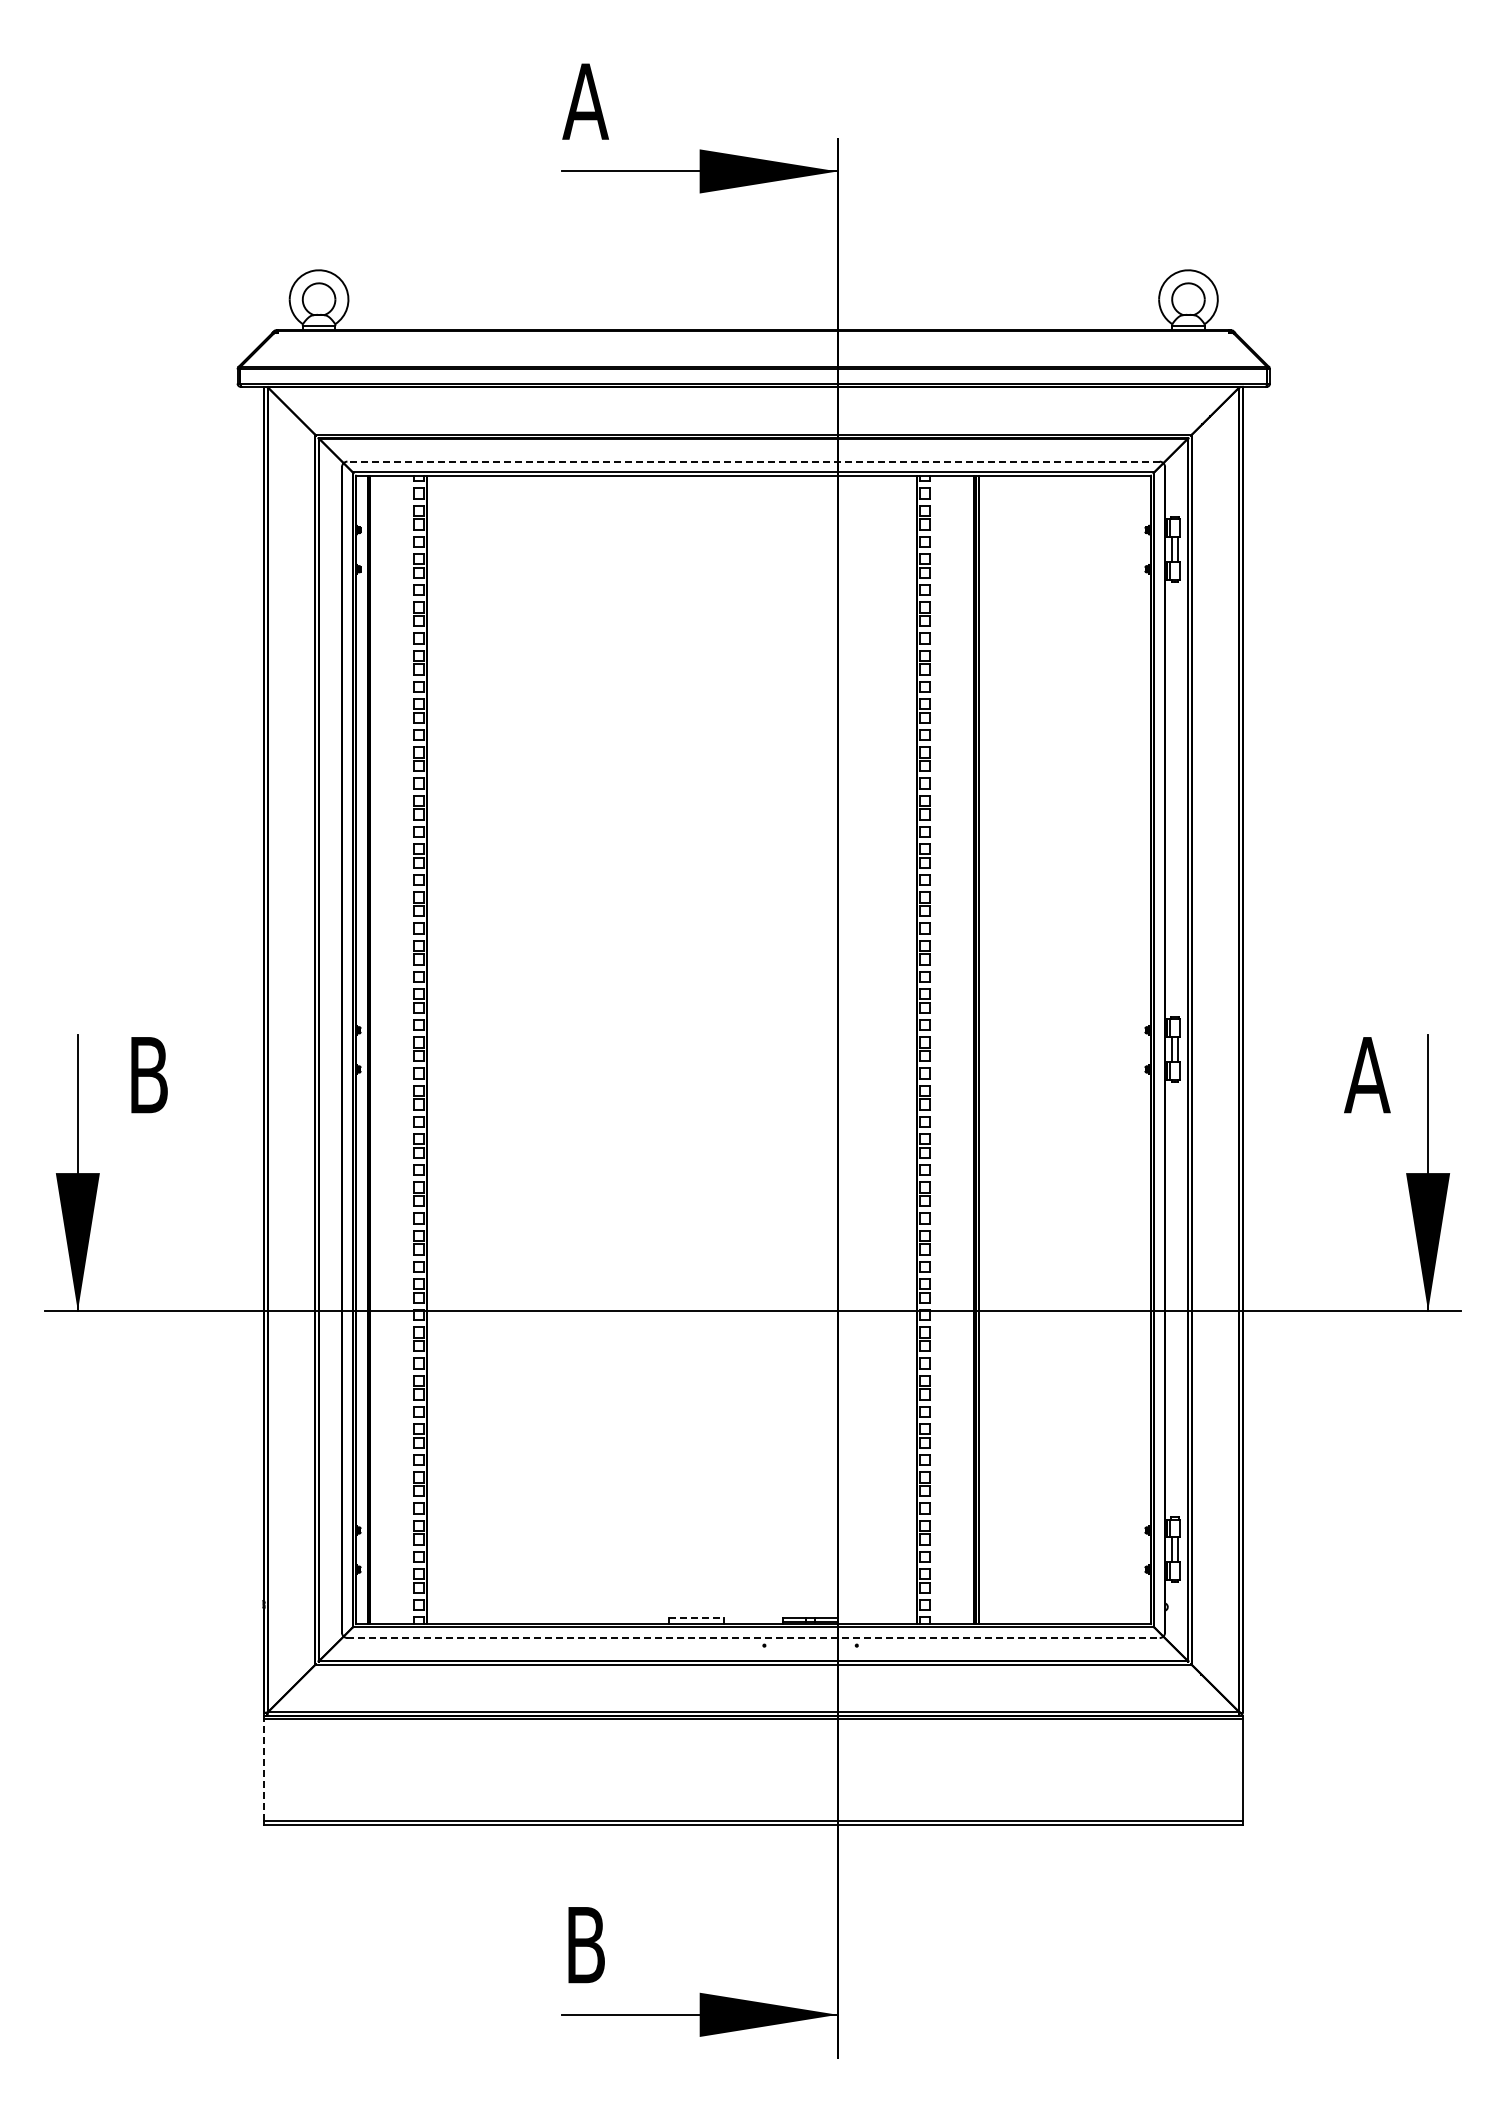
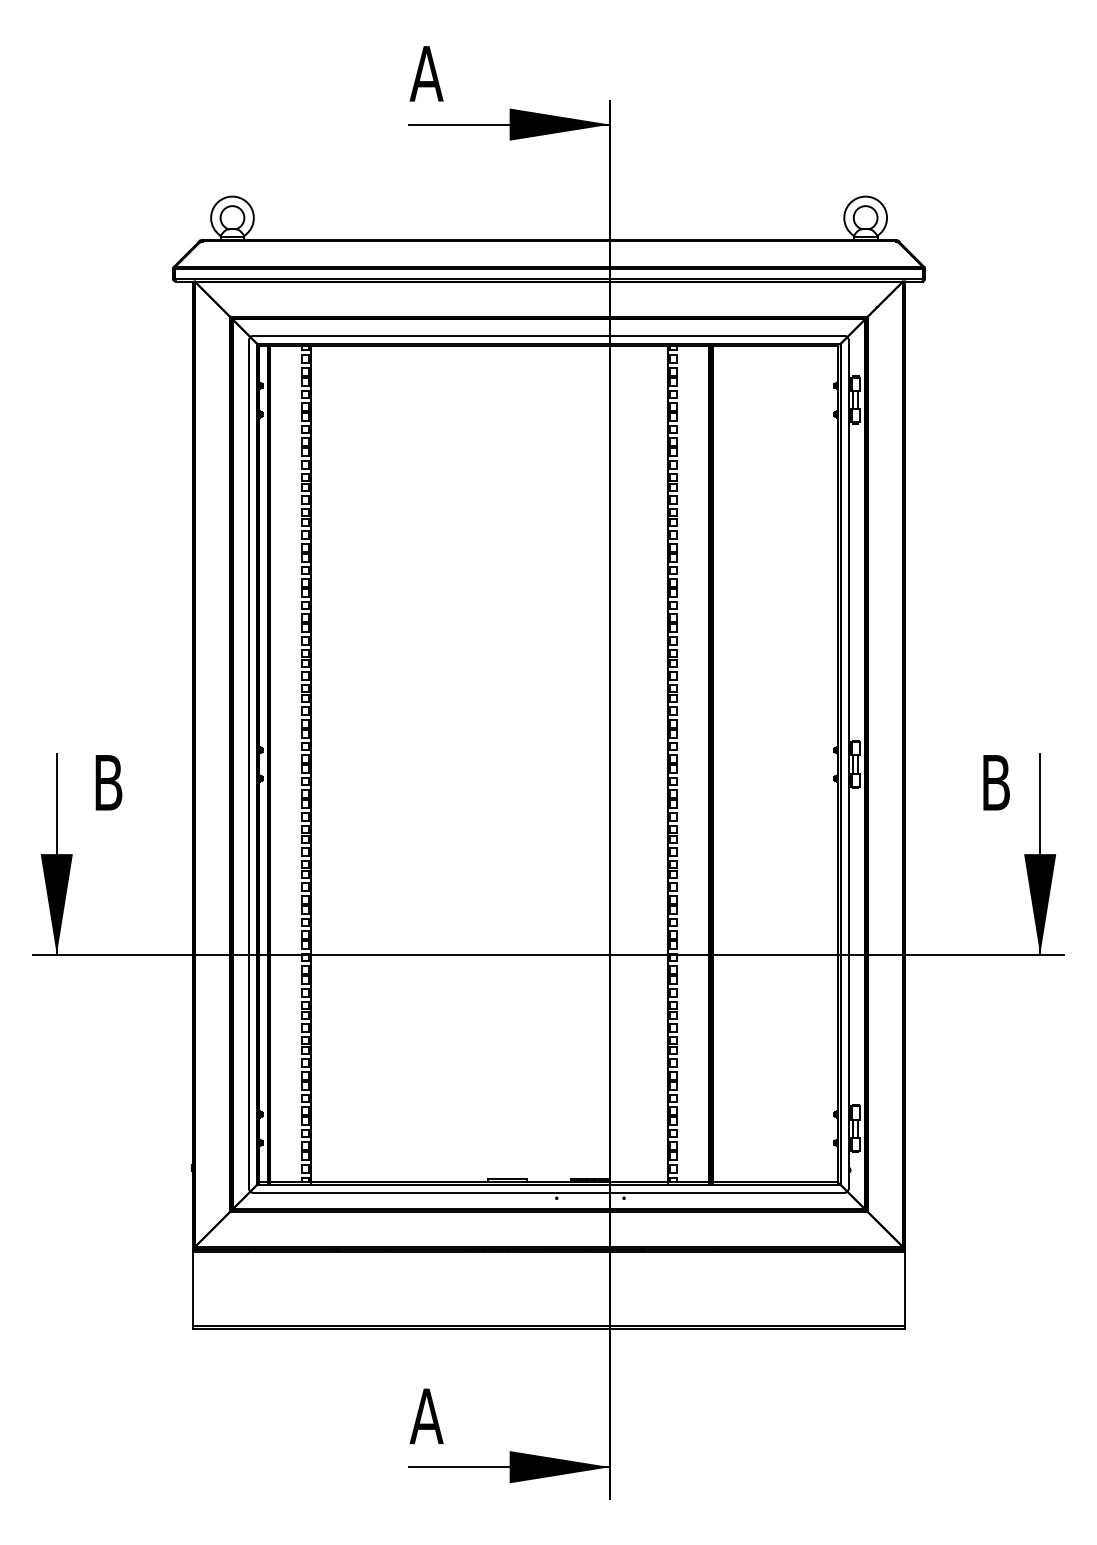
line: (753, 461) -> (548, 335), dashed -> solid
text: (1367, 1075) -> (996, 783), A -> B
line: (696, 1618) -> (507, 1178), dashed -> solid
line: (754, 1638) -> (549, 1193), dashed -> solid
line: (264, 1770) -> (192, 1289), dashed -> solid
text: (585, 1945) -> (426, 1416), B -> A

